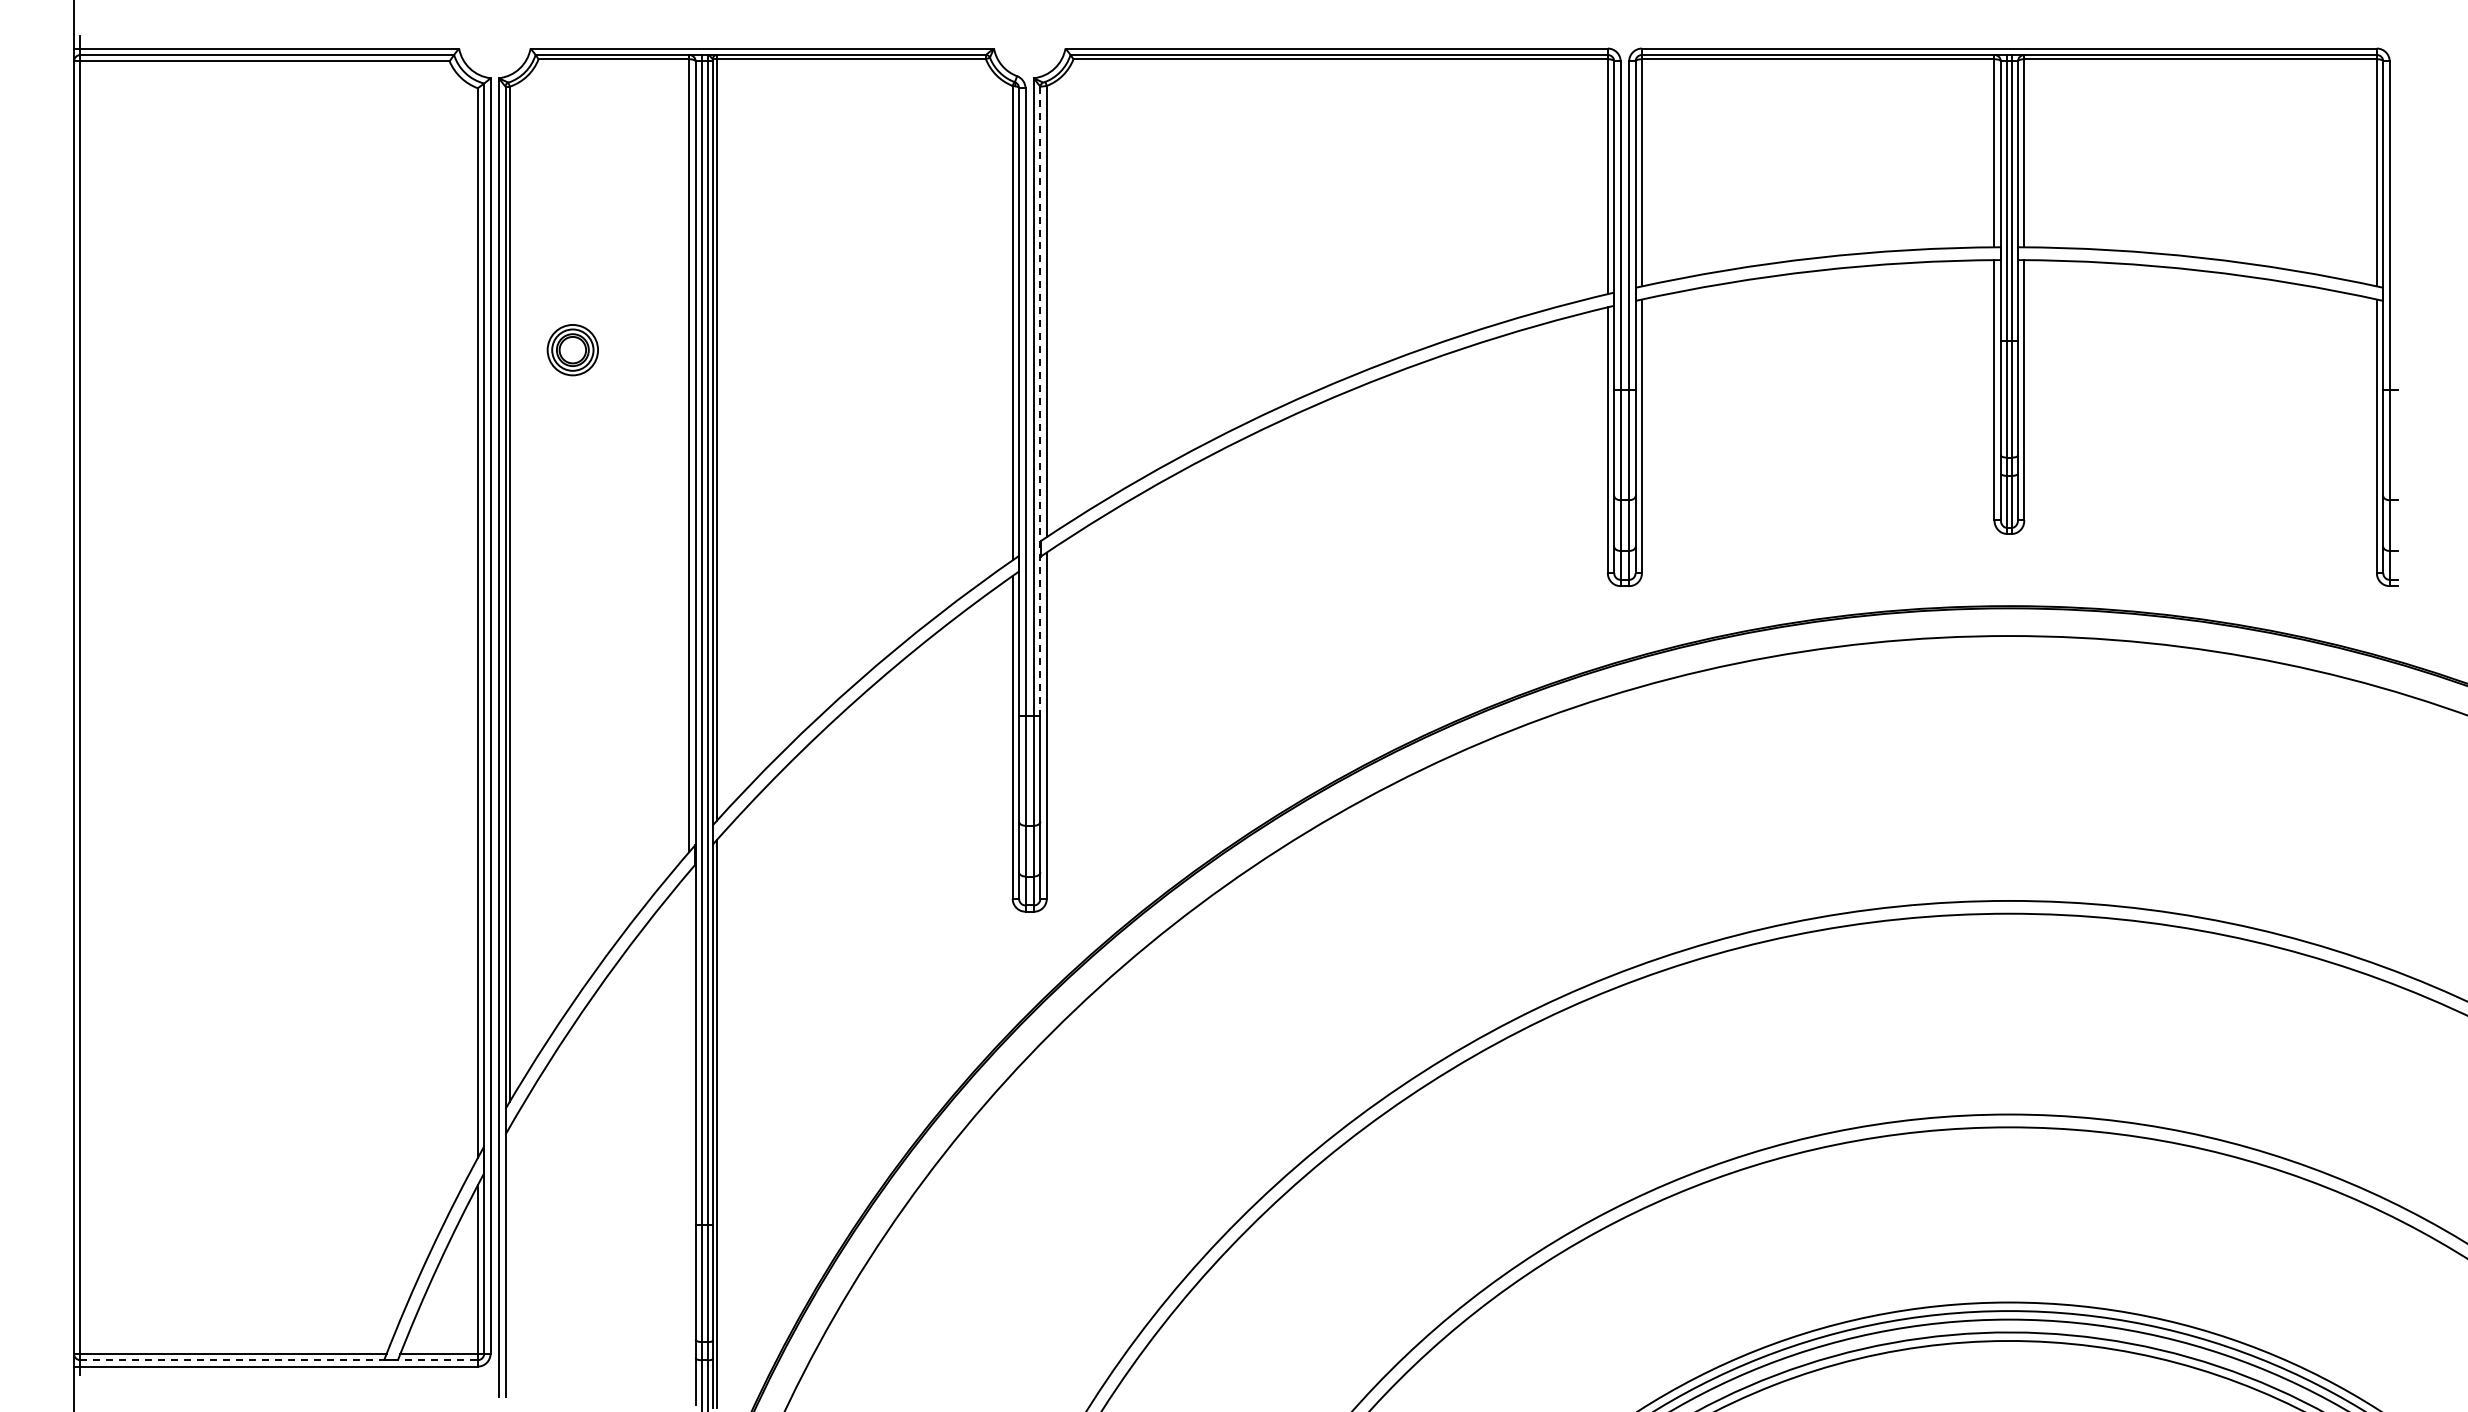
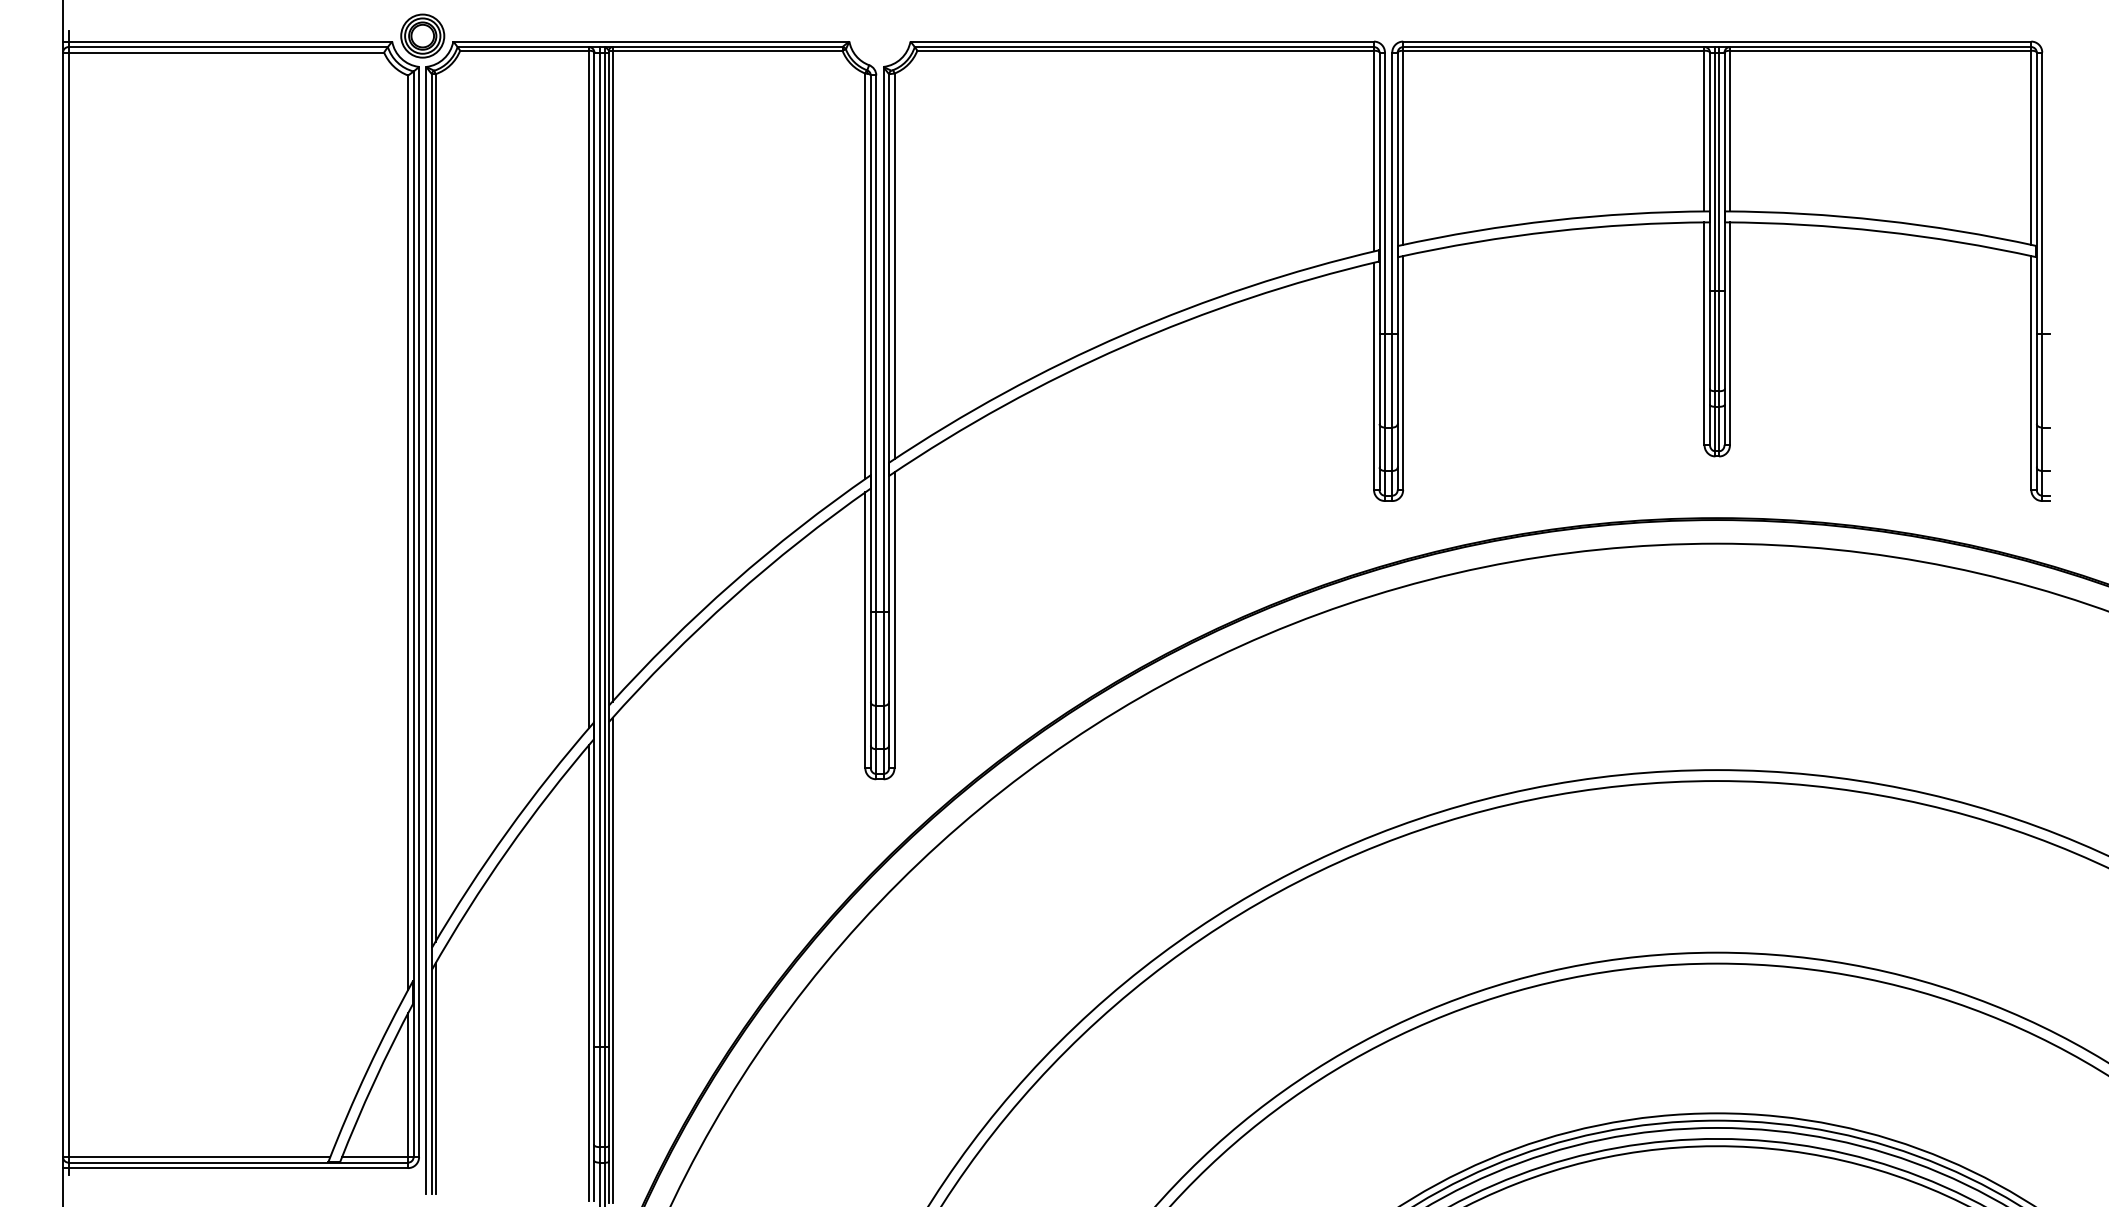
part: (572, 350) -> (422, 36), moved
line: (1040, 401) -> (889, 343), dashed -> solid
line: (689, 1137) -> (589, 972), added
line: (509, 1261) -> (435, 1078), added
line: (279, 1360) -> (238, 1162), dashed -> solid

